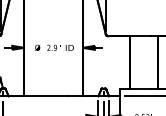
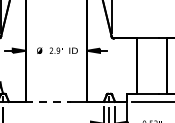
line: (45, 96) -> (47, 102), solid -> dashed

